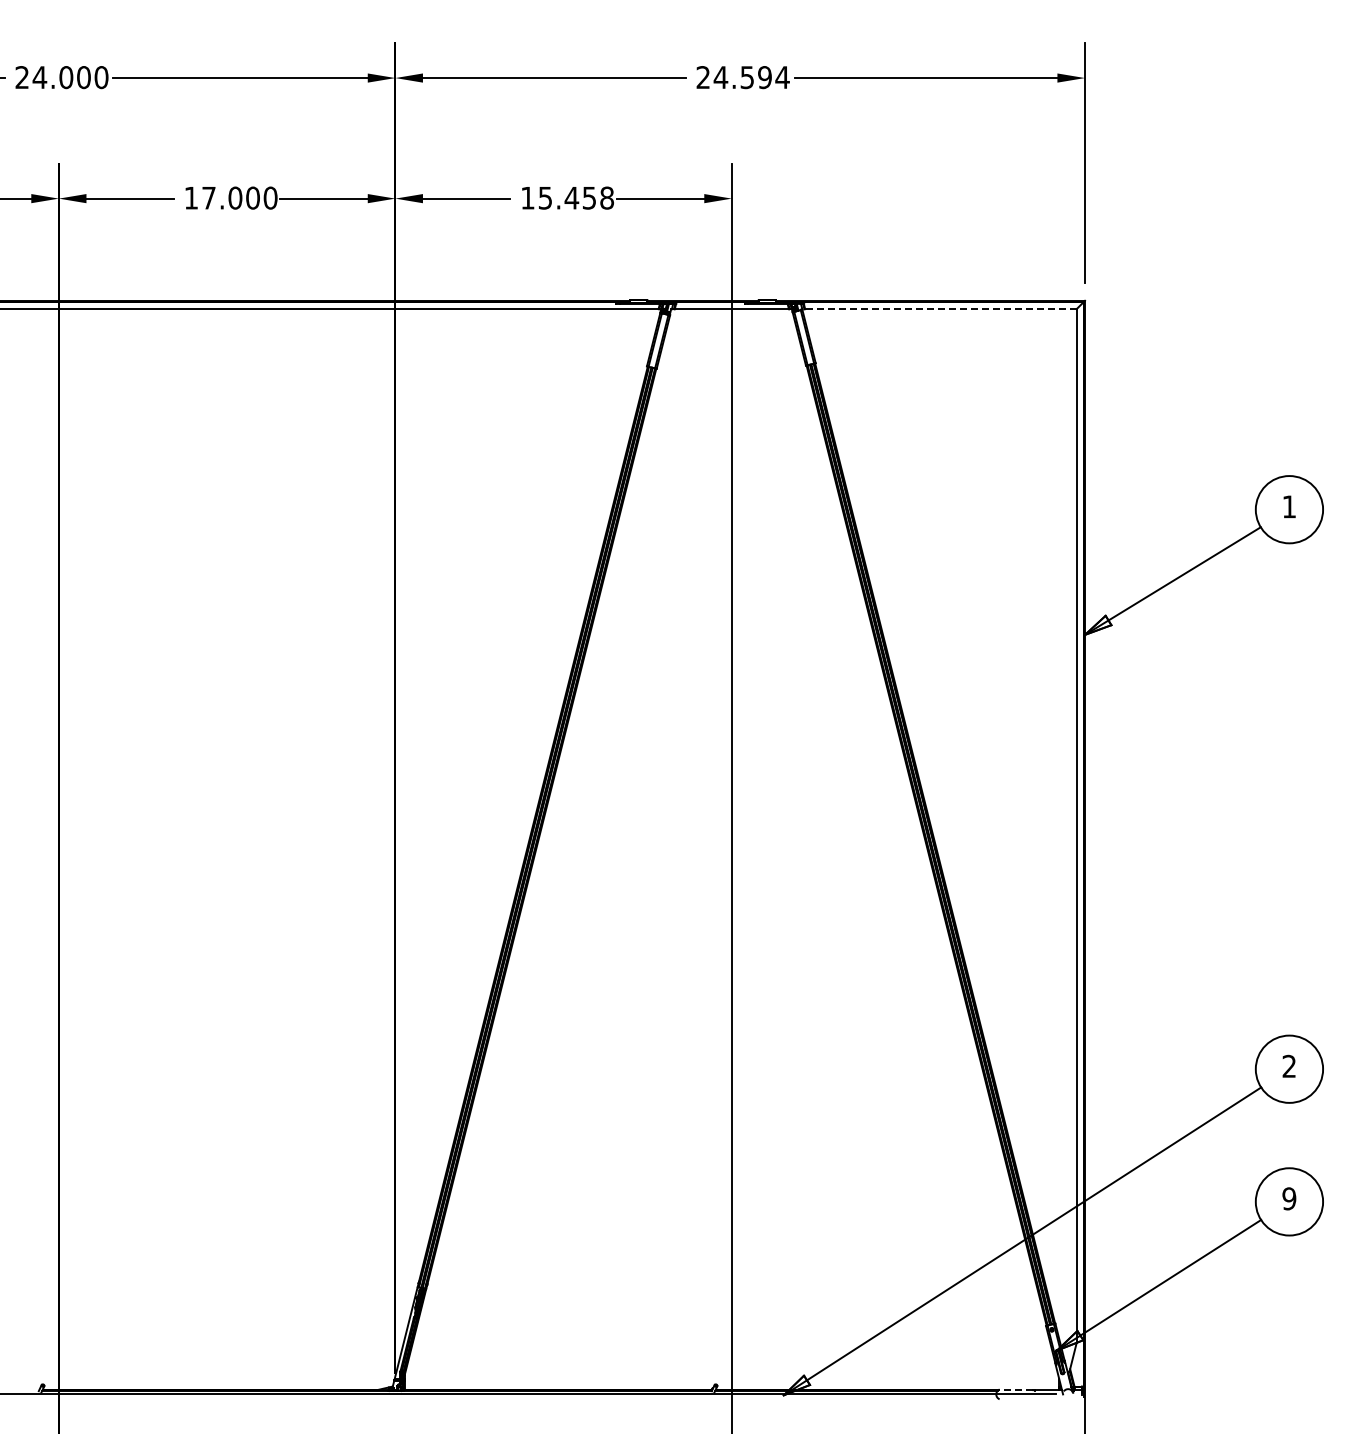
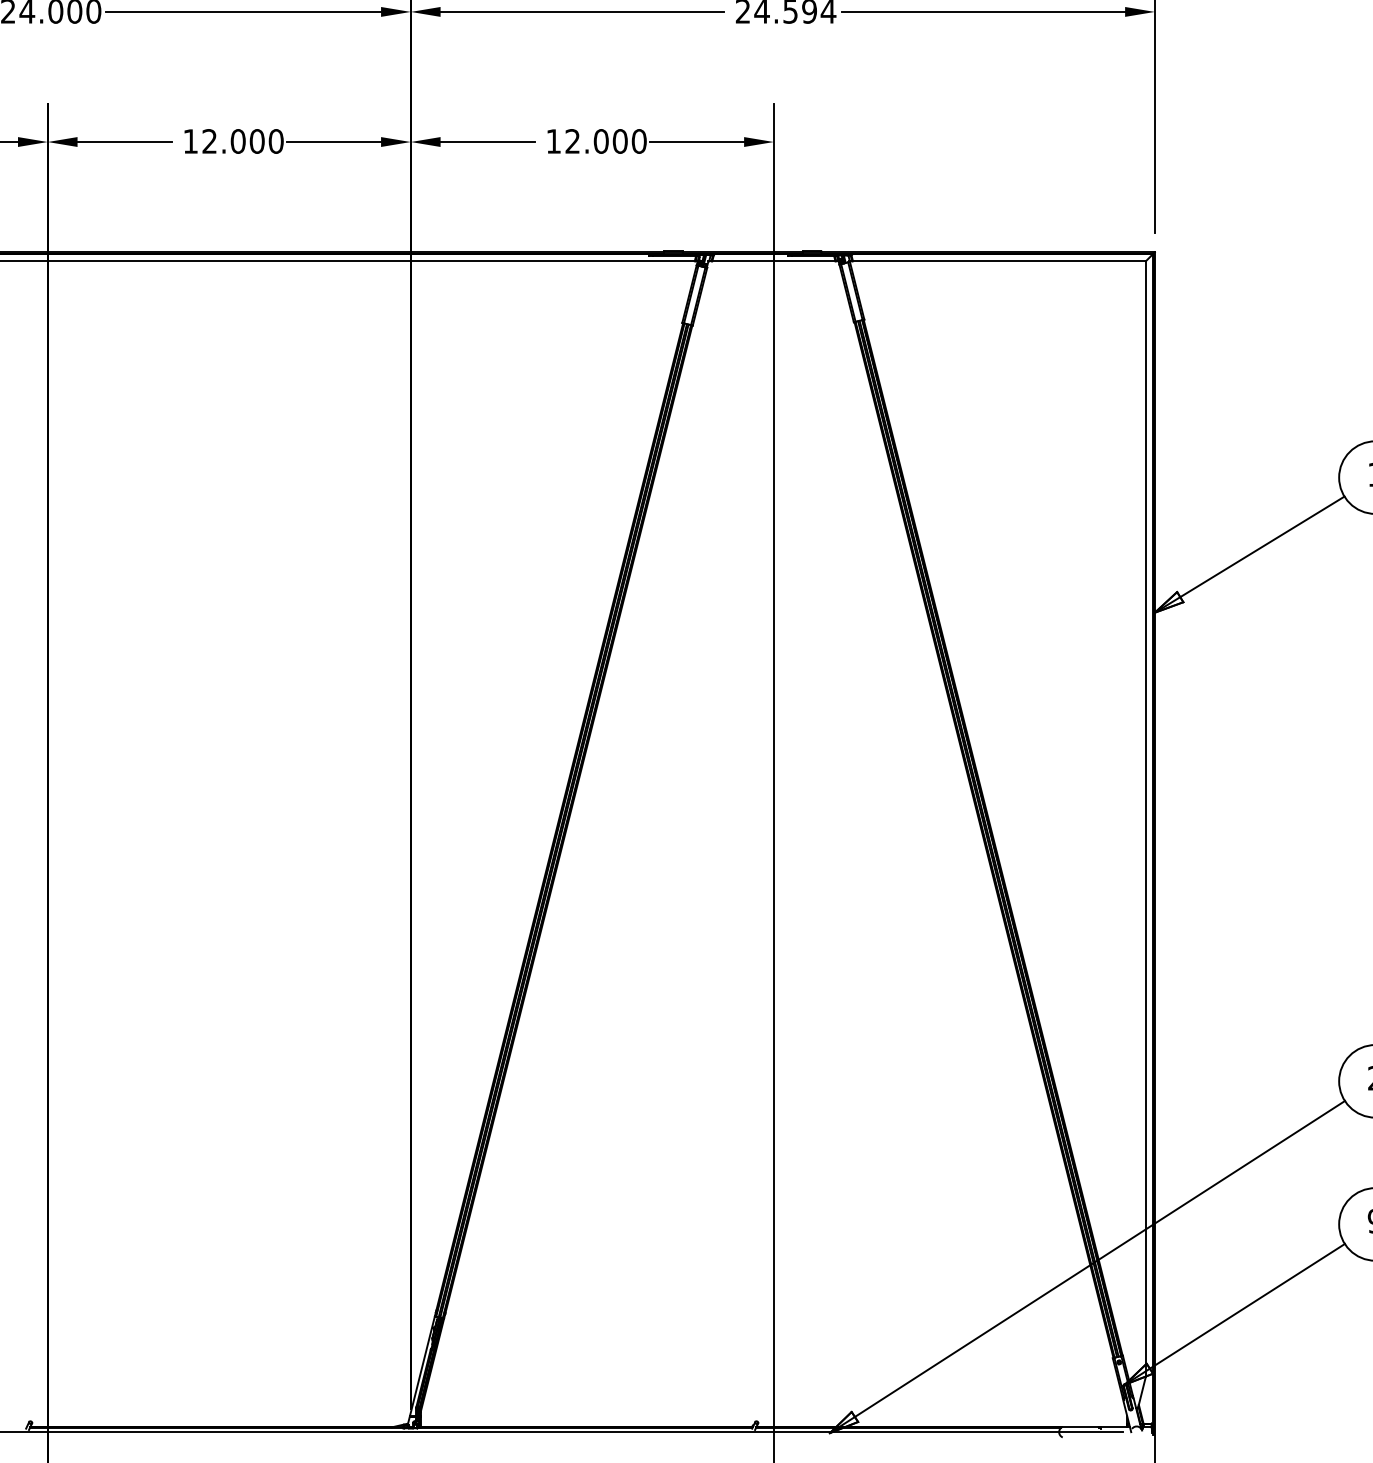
text: (208, 197) -> (209, 140), 17.000 -> 12.000
text: (576, 197) -> (606, 140), 15.458 -> 12.000
line: (939, 309) -> (997, 261), dashed -> solid
line: (1016, 1389) -> (1080, 1426), dashed -> solid

